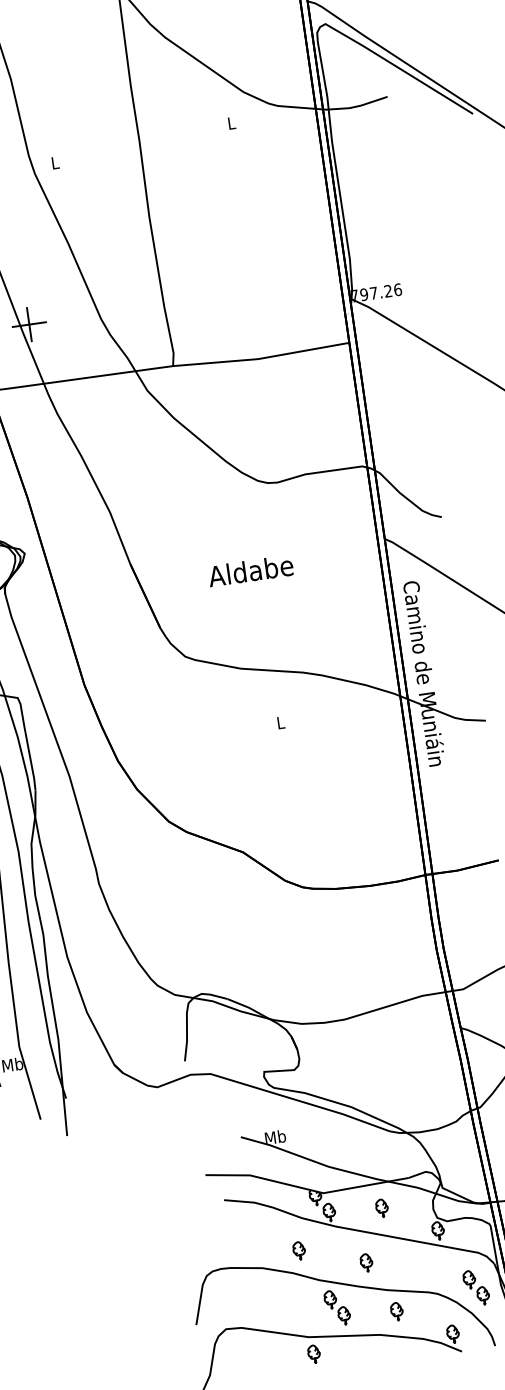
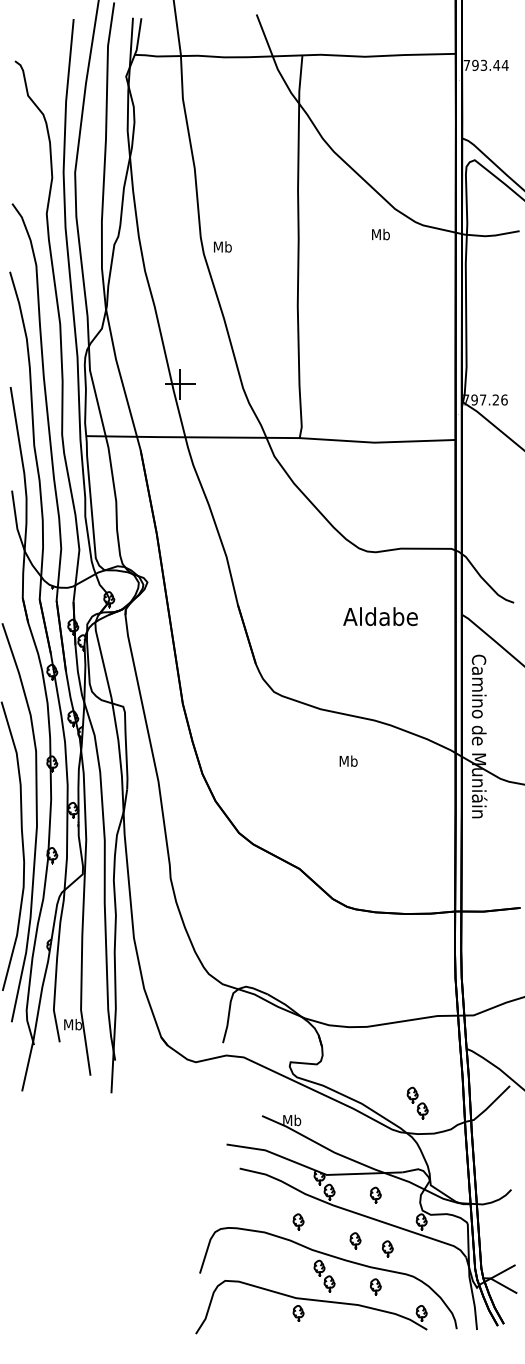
text: (231, 123) -> (380, 234), L -> Mb
text: (54, 162) -> (222, 246), L -> Mb
text: (250, 570) -> (380, 616), moved
text: (280, 721) -> (348, 760), L -> Mb
part: (403, 1266) -> (387, 1248), added
part: (476, 1287) -> (417, 1102), moved

